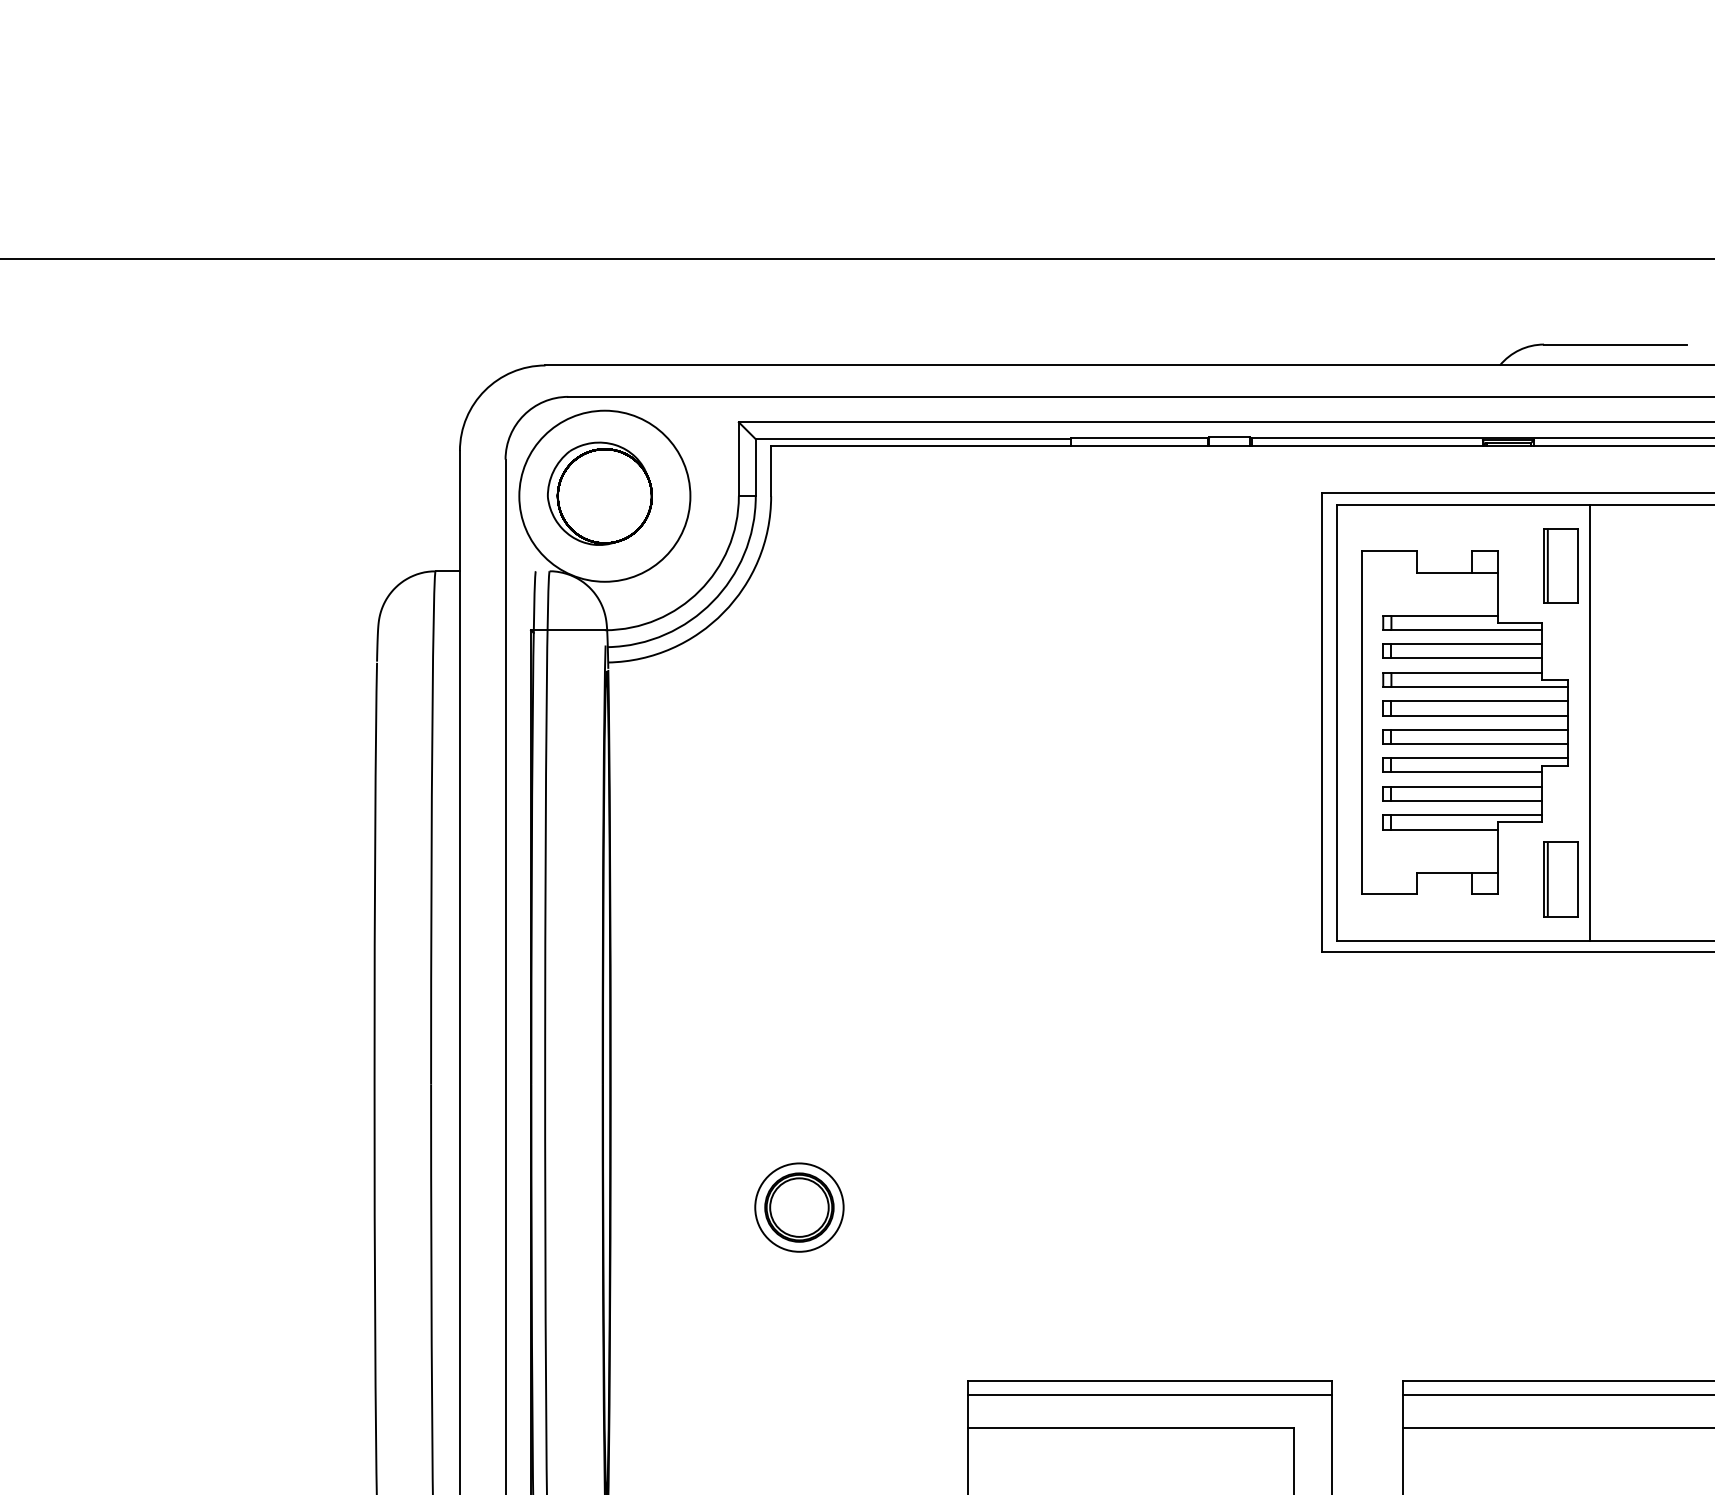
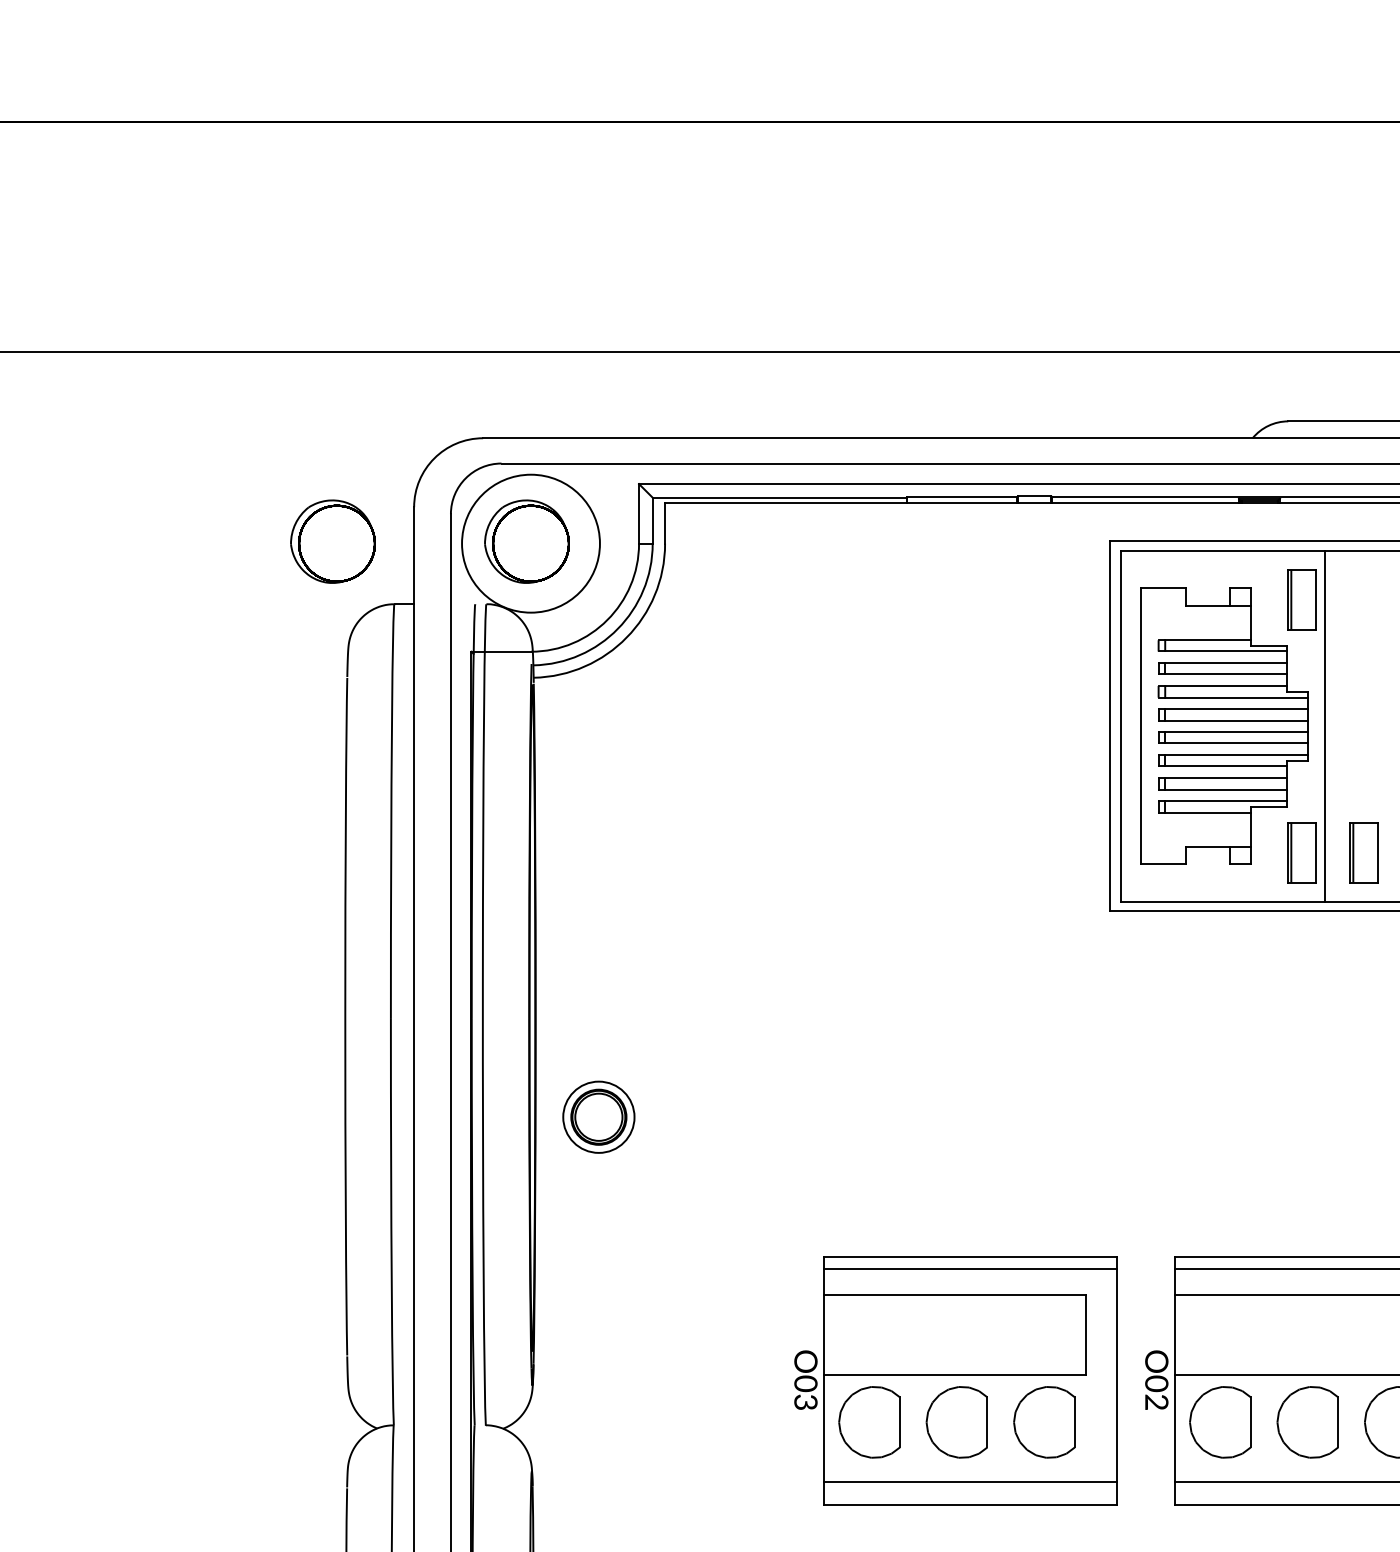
part: (358, 493) -> (332, 541), added
part: (1637, 879) -> (1363, 852), added
part: (798, 1206) -> (598, 1116), moved

